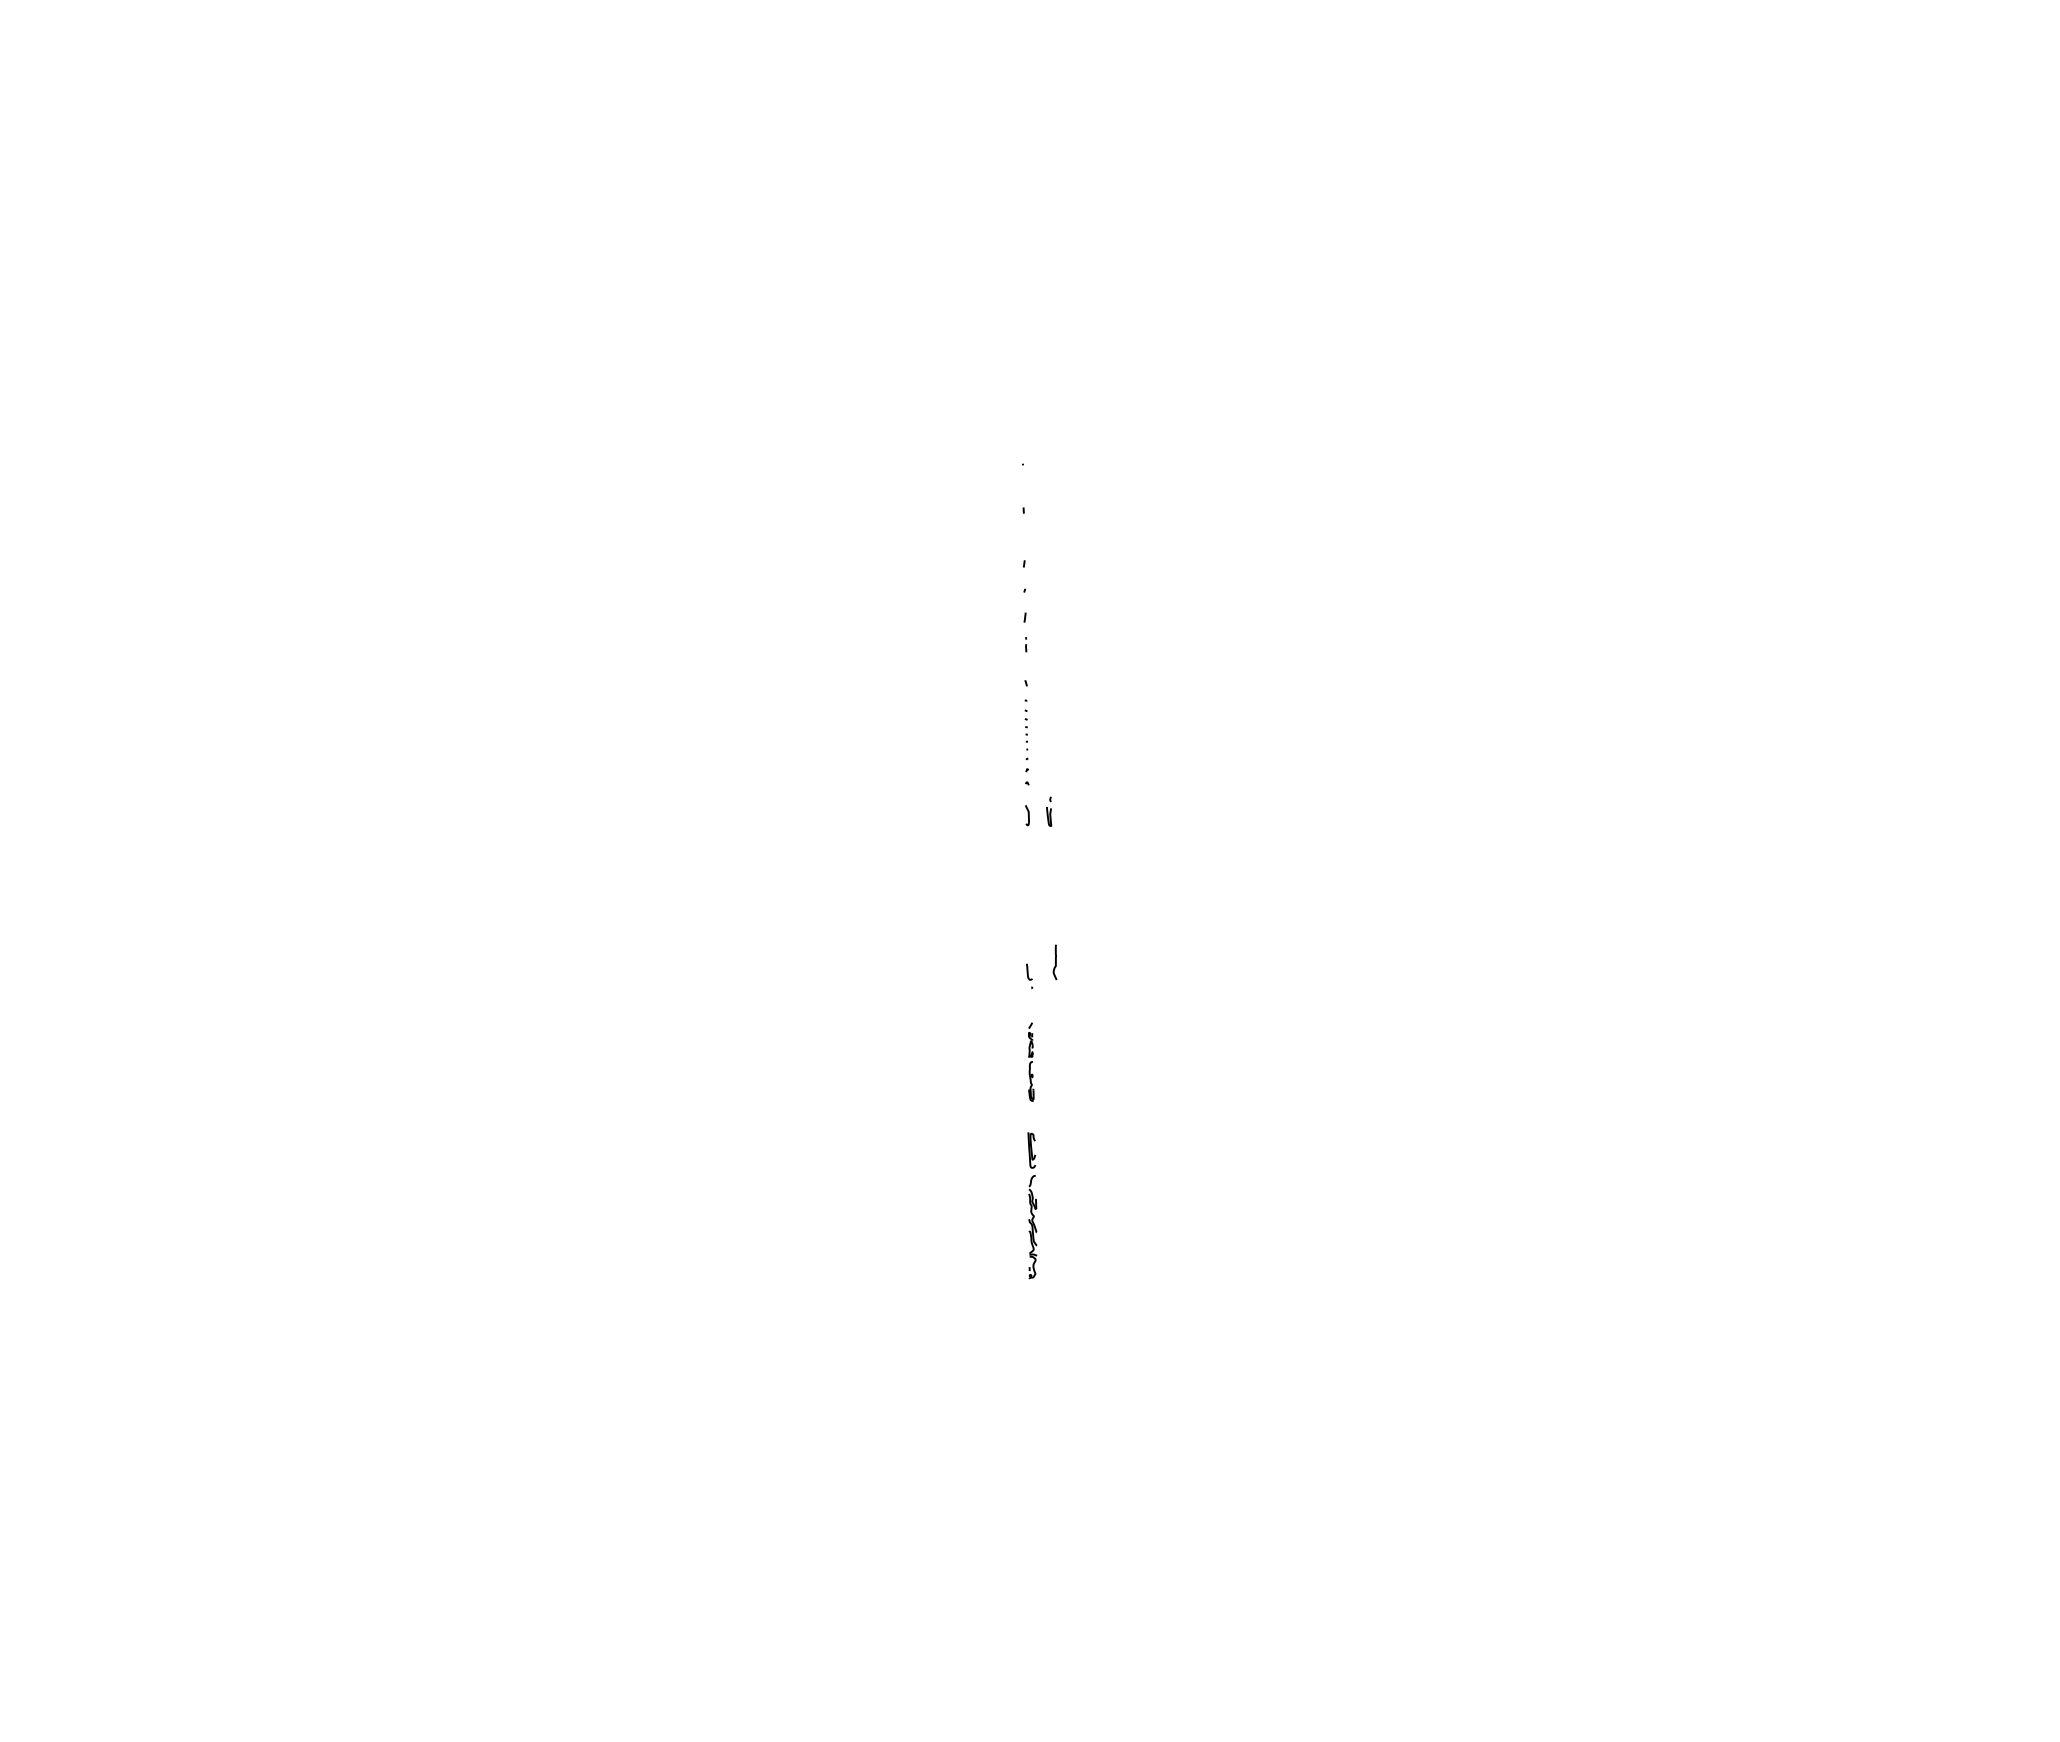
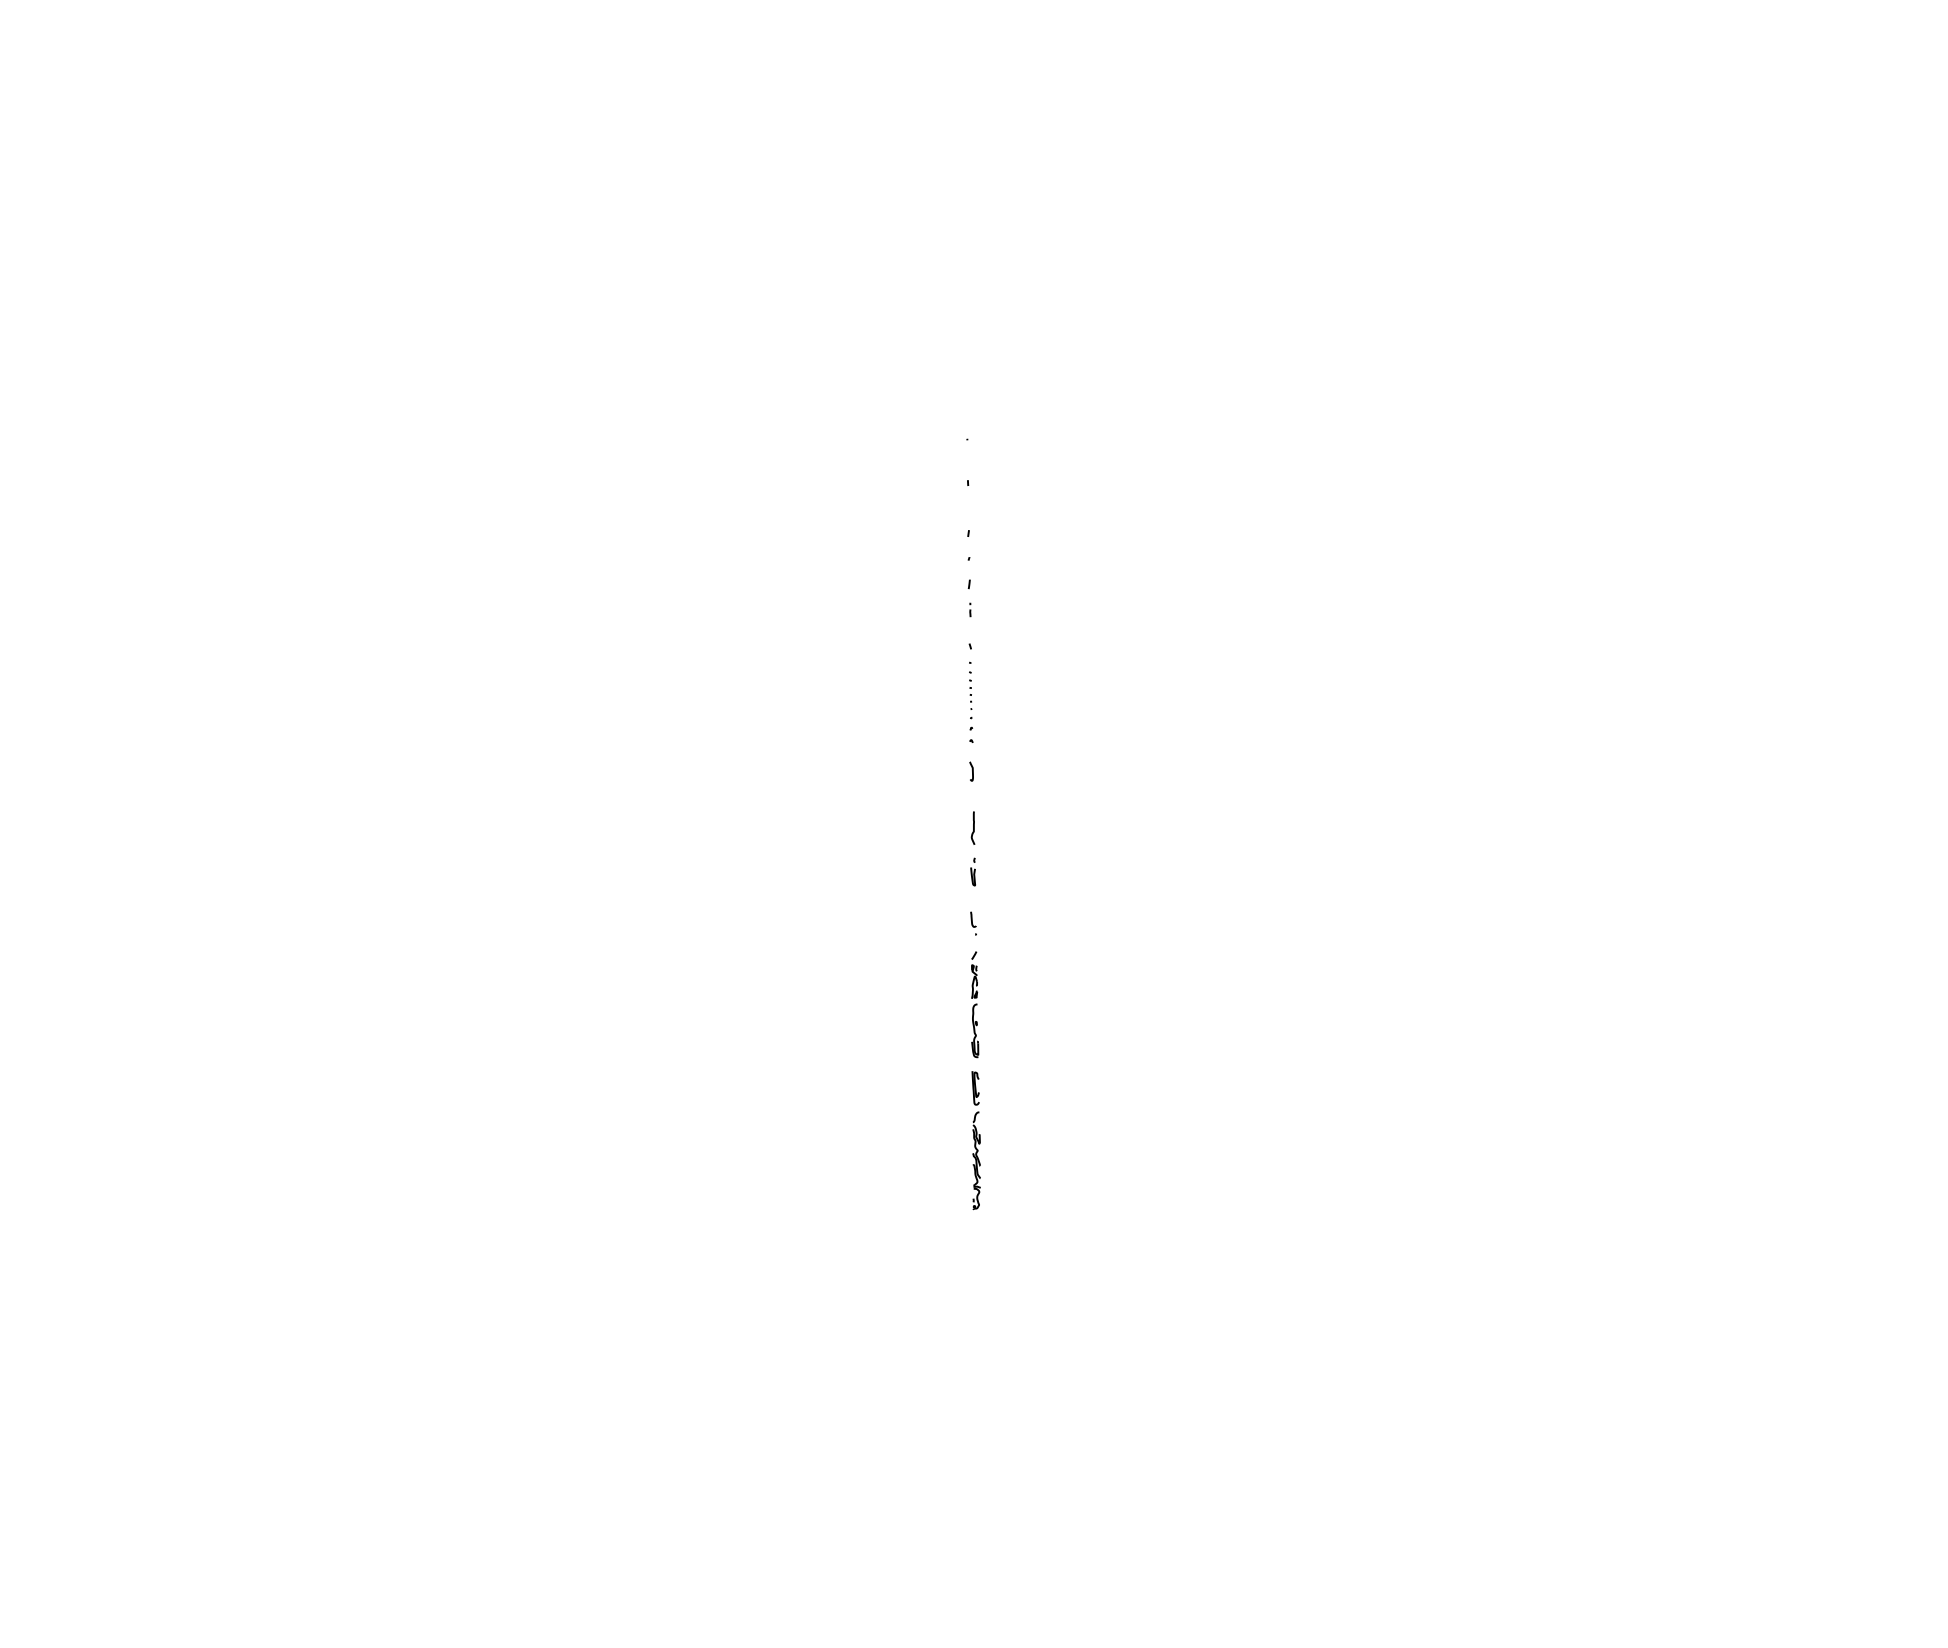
part: (1049, 811) -> (973, 871), moved
curve: (1055, 962) -> (973, 828), moved
part: (1031, 1061) -> (975, 1004), size x1.43

